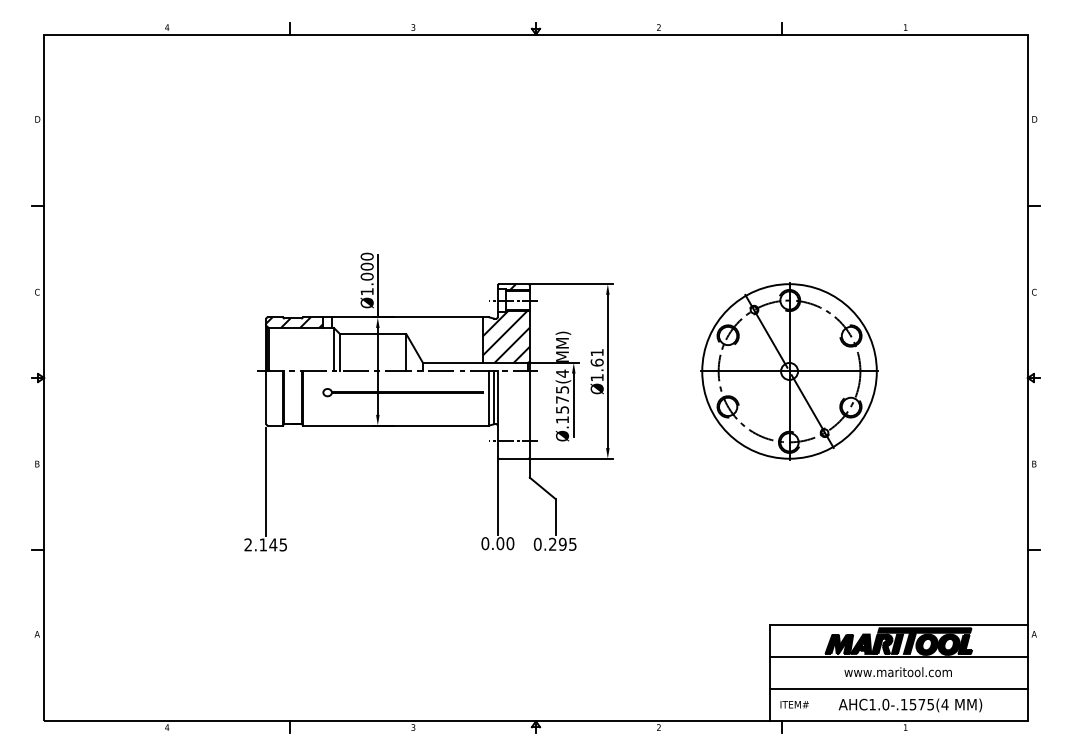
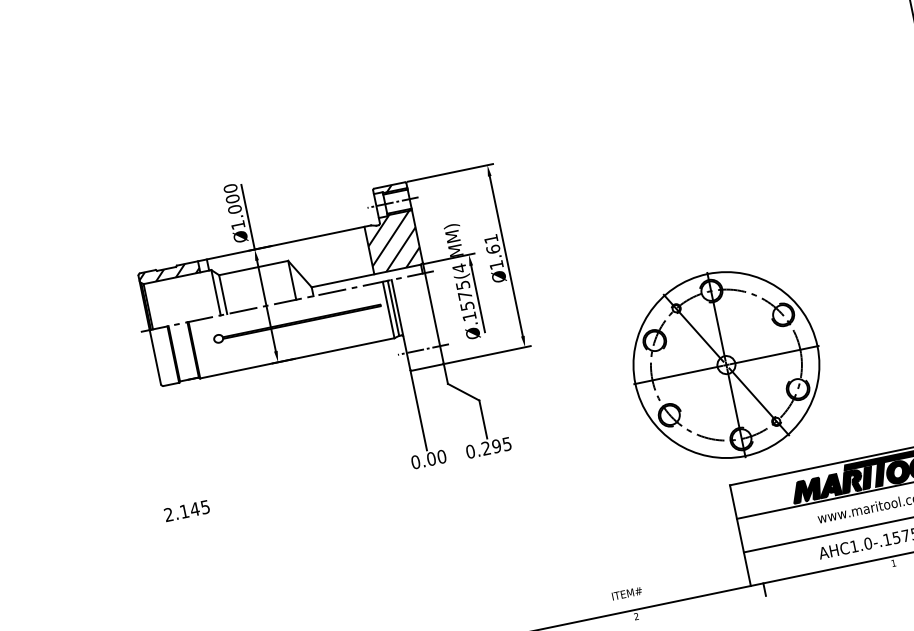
part: (789, 371) -> (726, 365), moved
line: (265, 481) -> (173, 444), removed
text: (794, 704) -> (626, 593), moved

